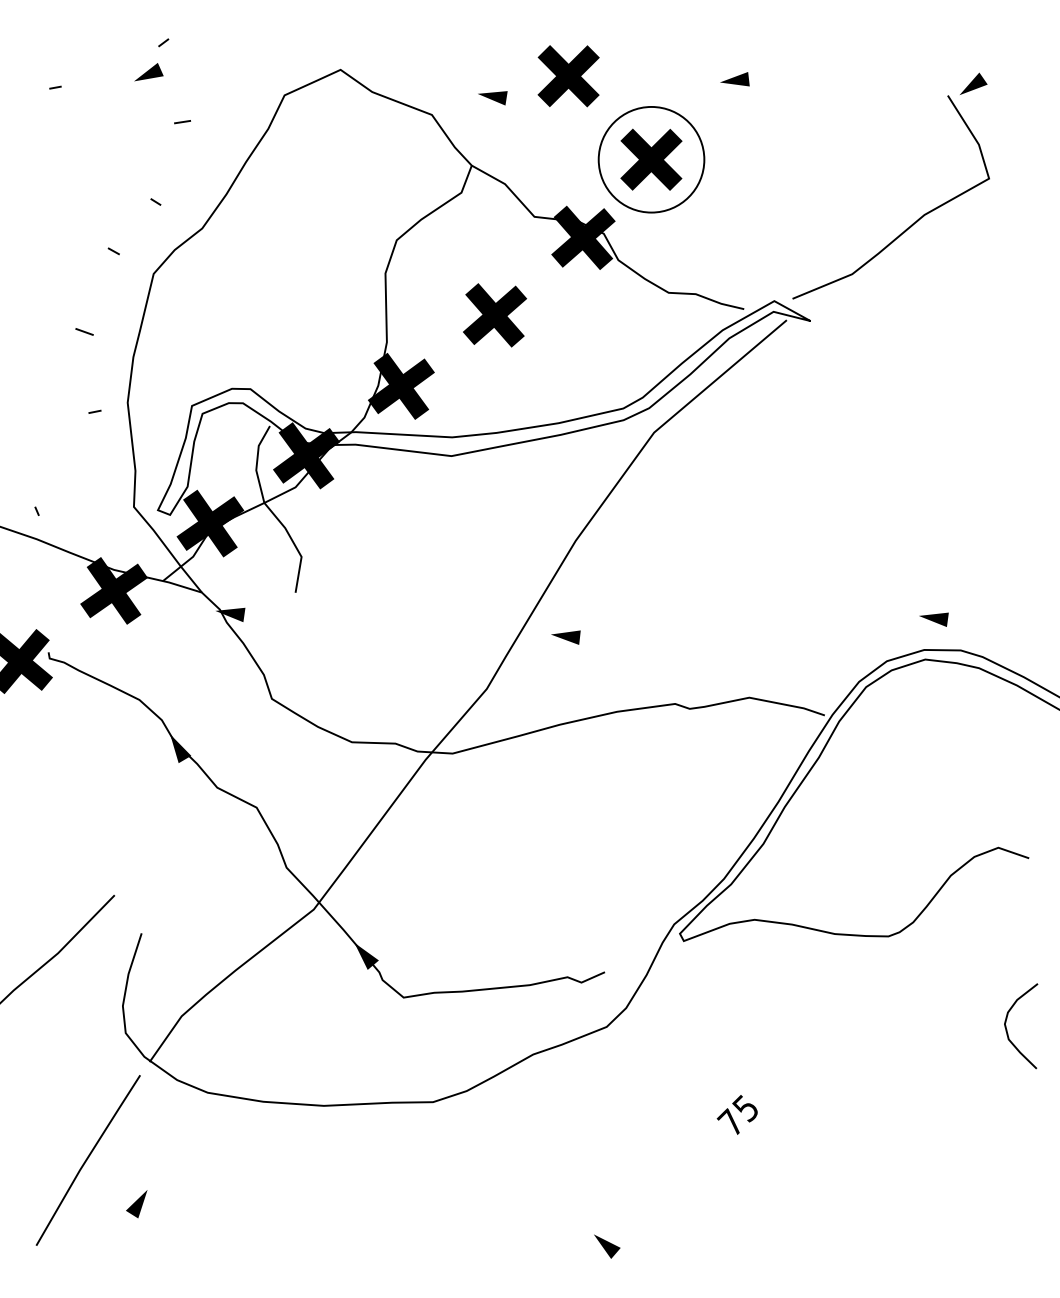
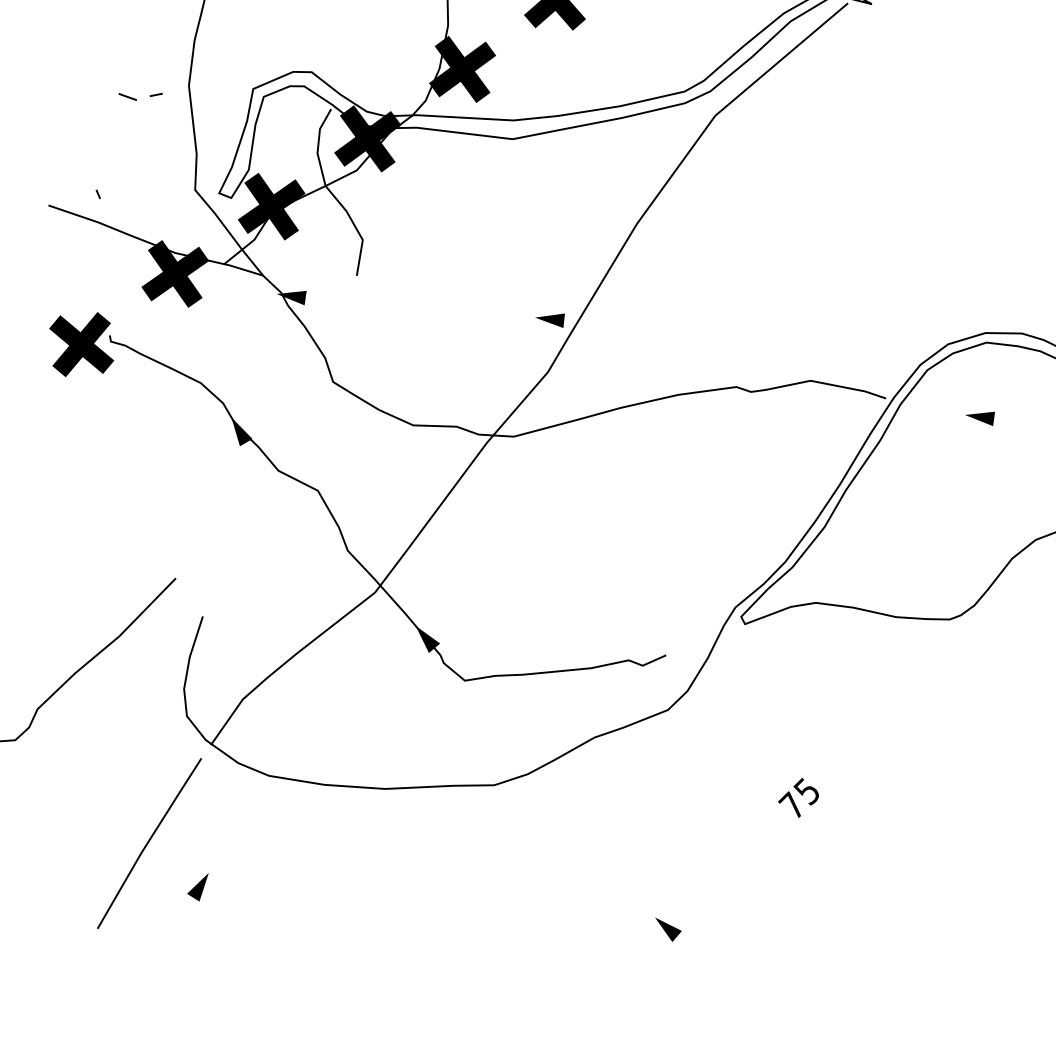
line: (84, 331) -> (127, 96), moved
part: (933, 619) -> (979, 418), moved
part: (565, 637) -> (549, 320), moved

